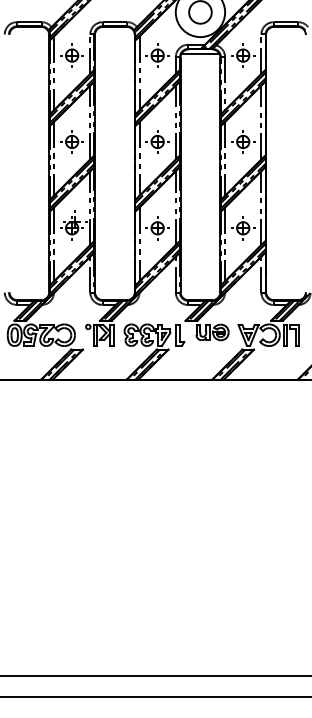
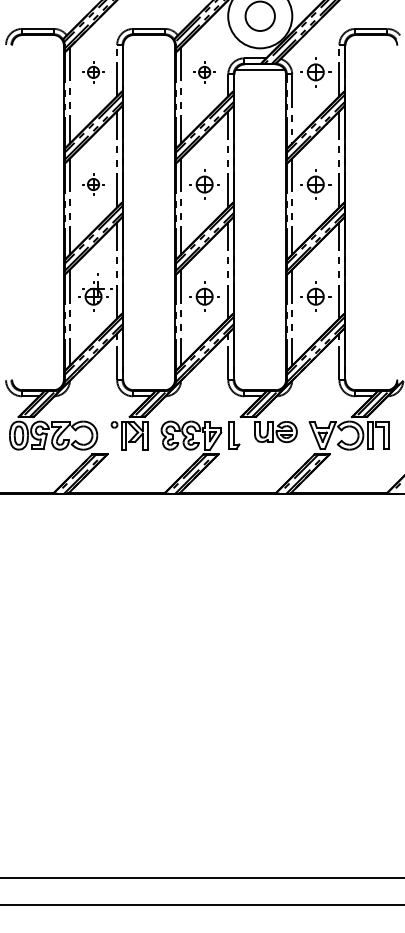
part: (72, 55) -> (93, 72), size x0.7
part: (157, 55) -> (204, 72), size x0.7
part: (72, 141) -> (93, 184), size x0.7

